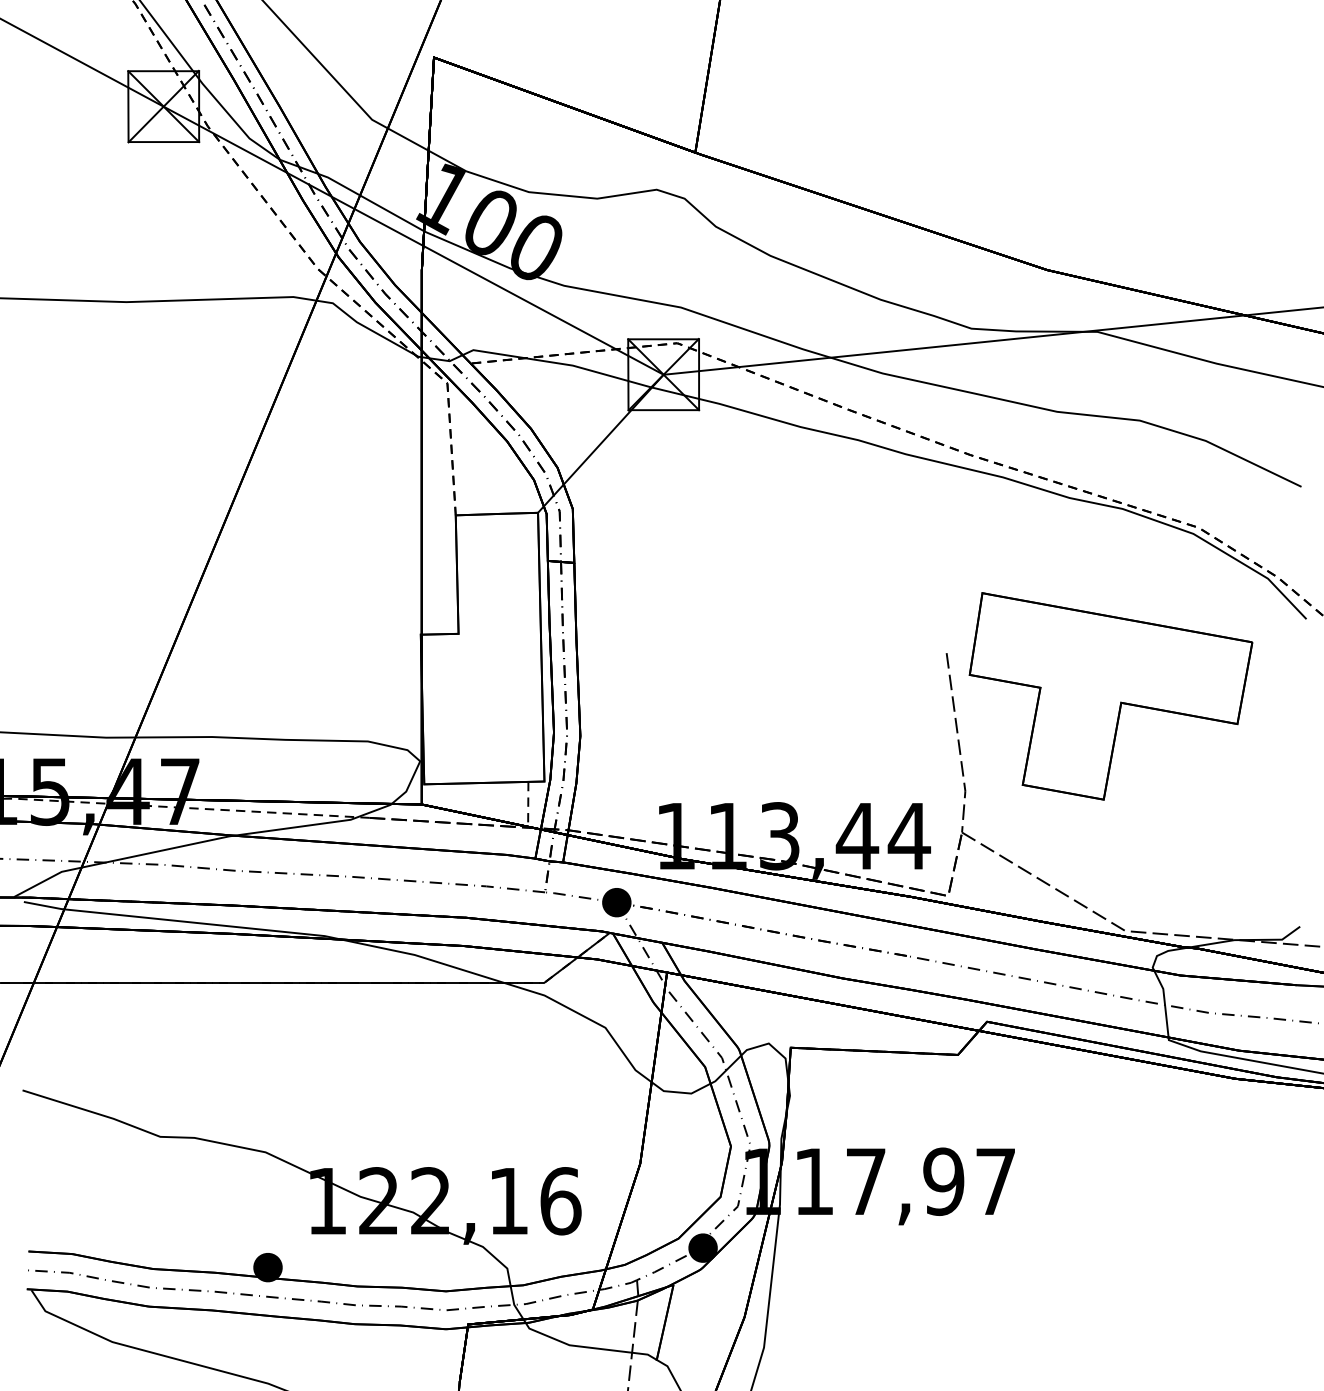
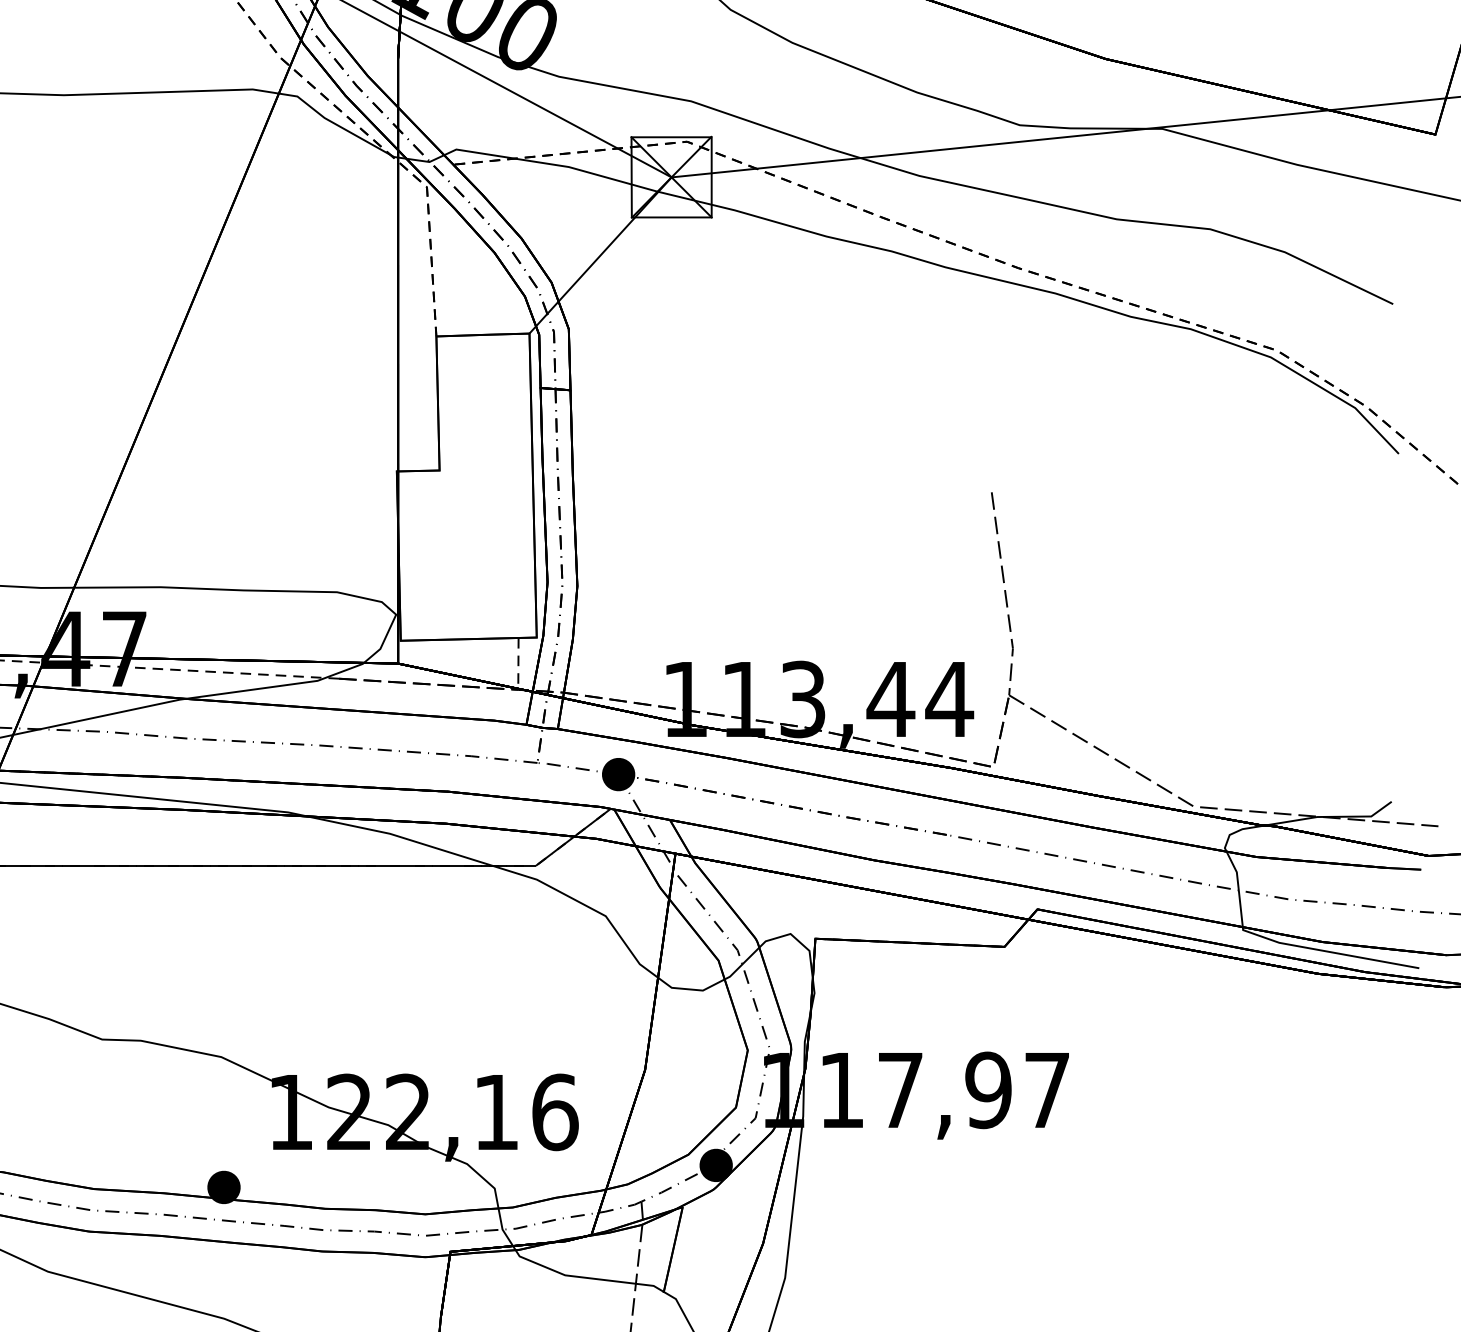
part: (1110, 696) -> (1177, 541), removed

